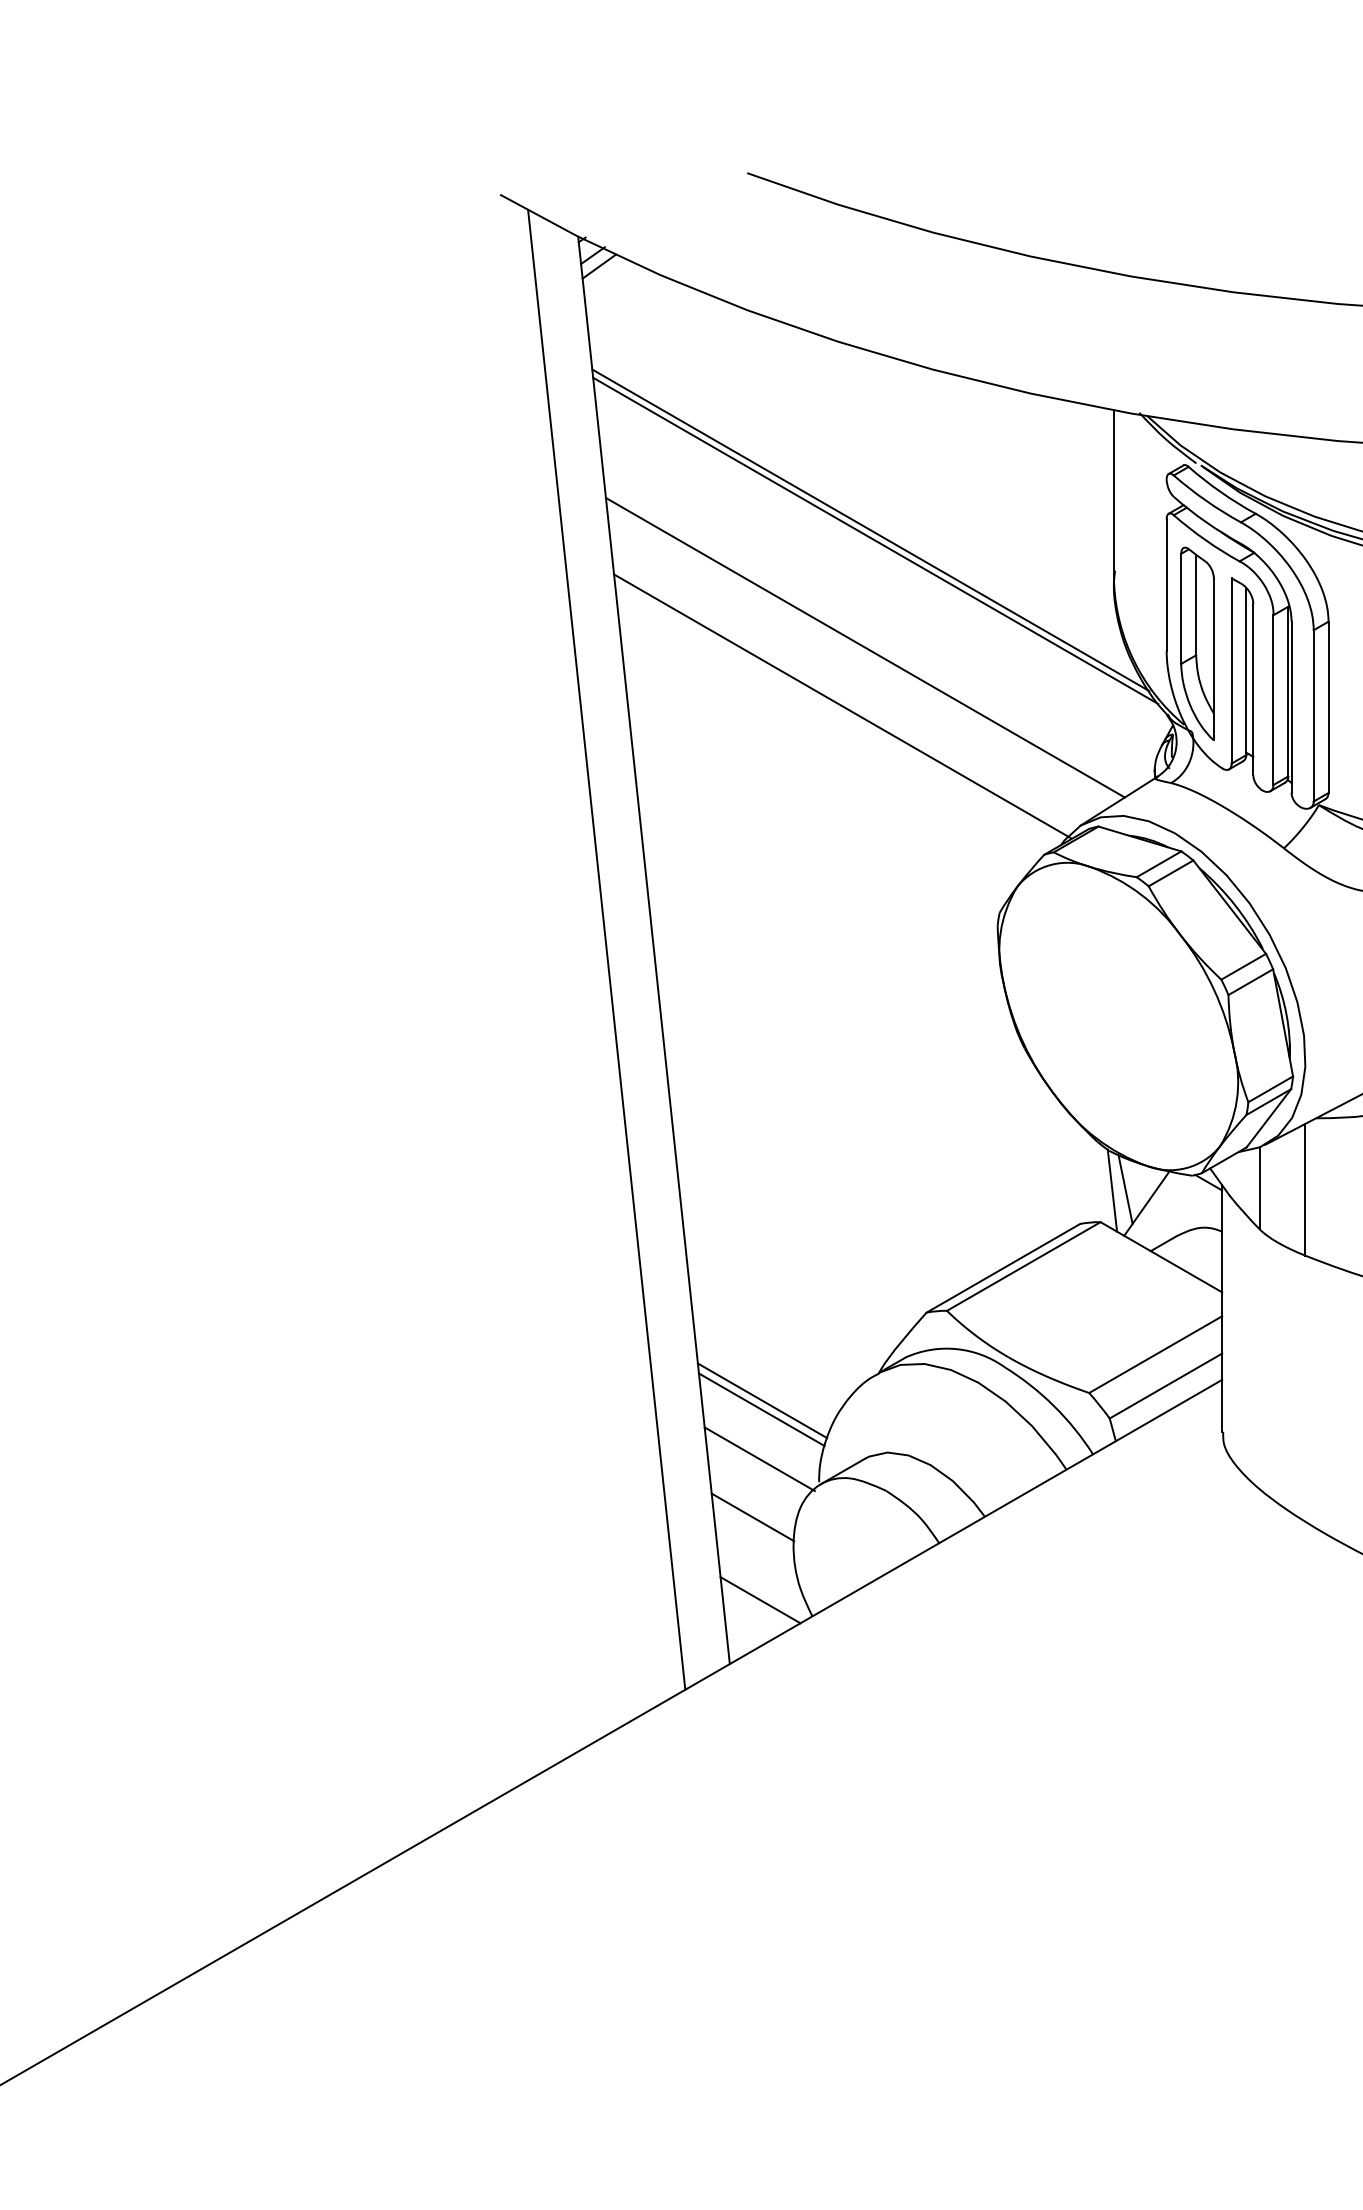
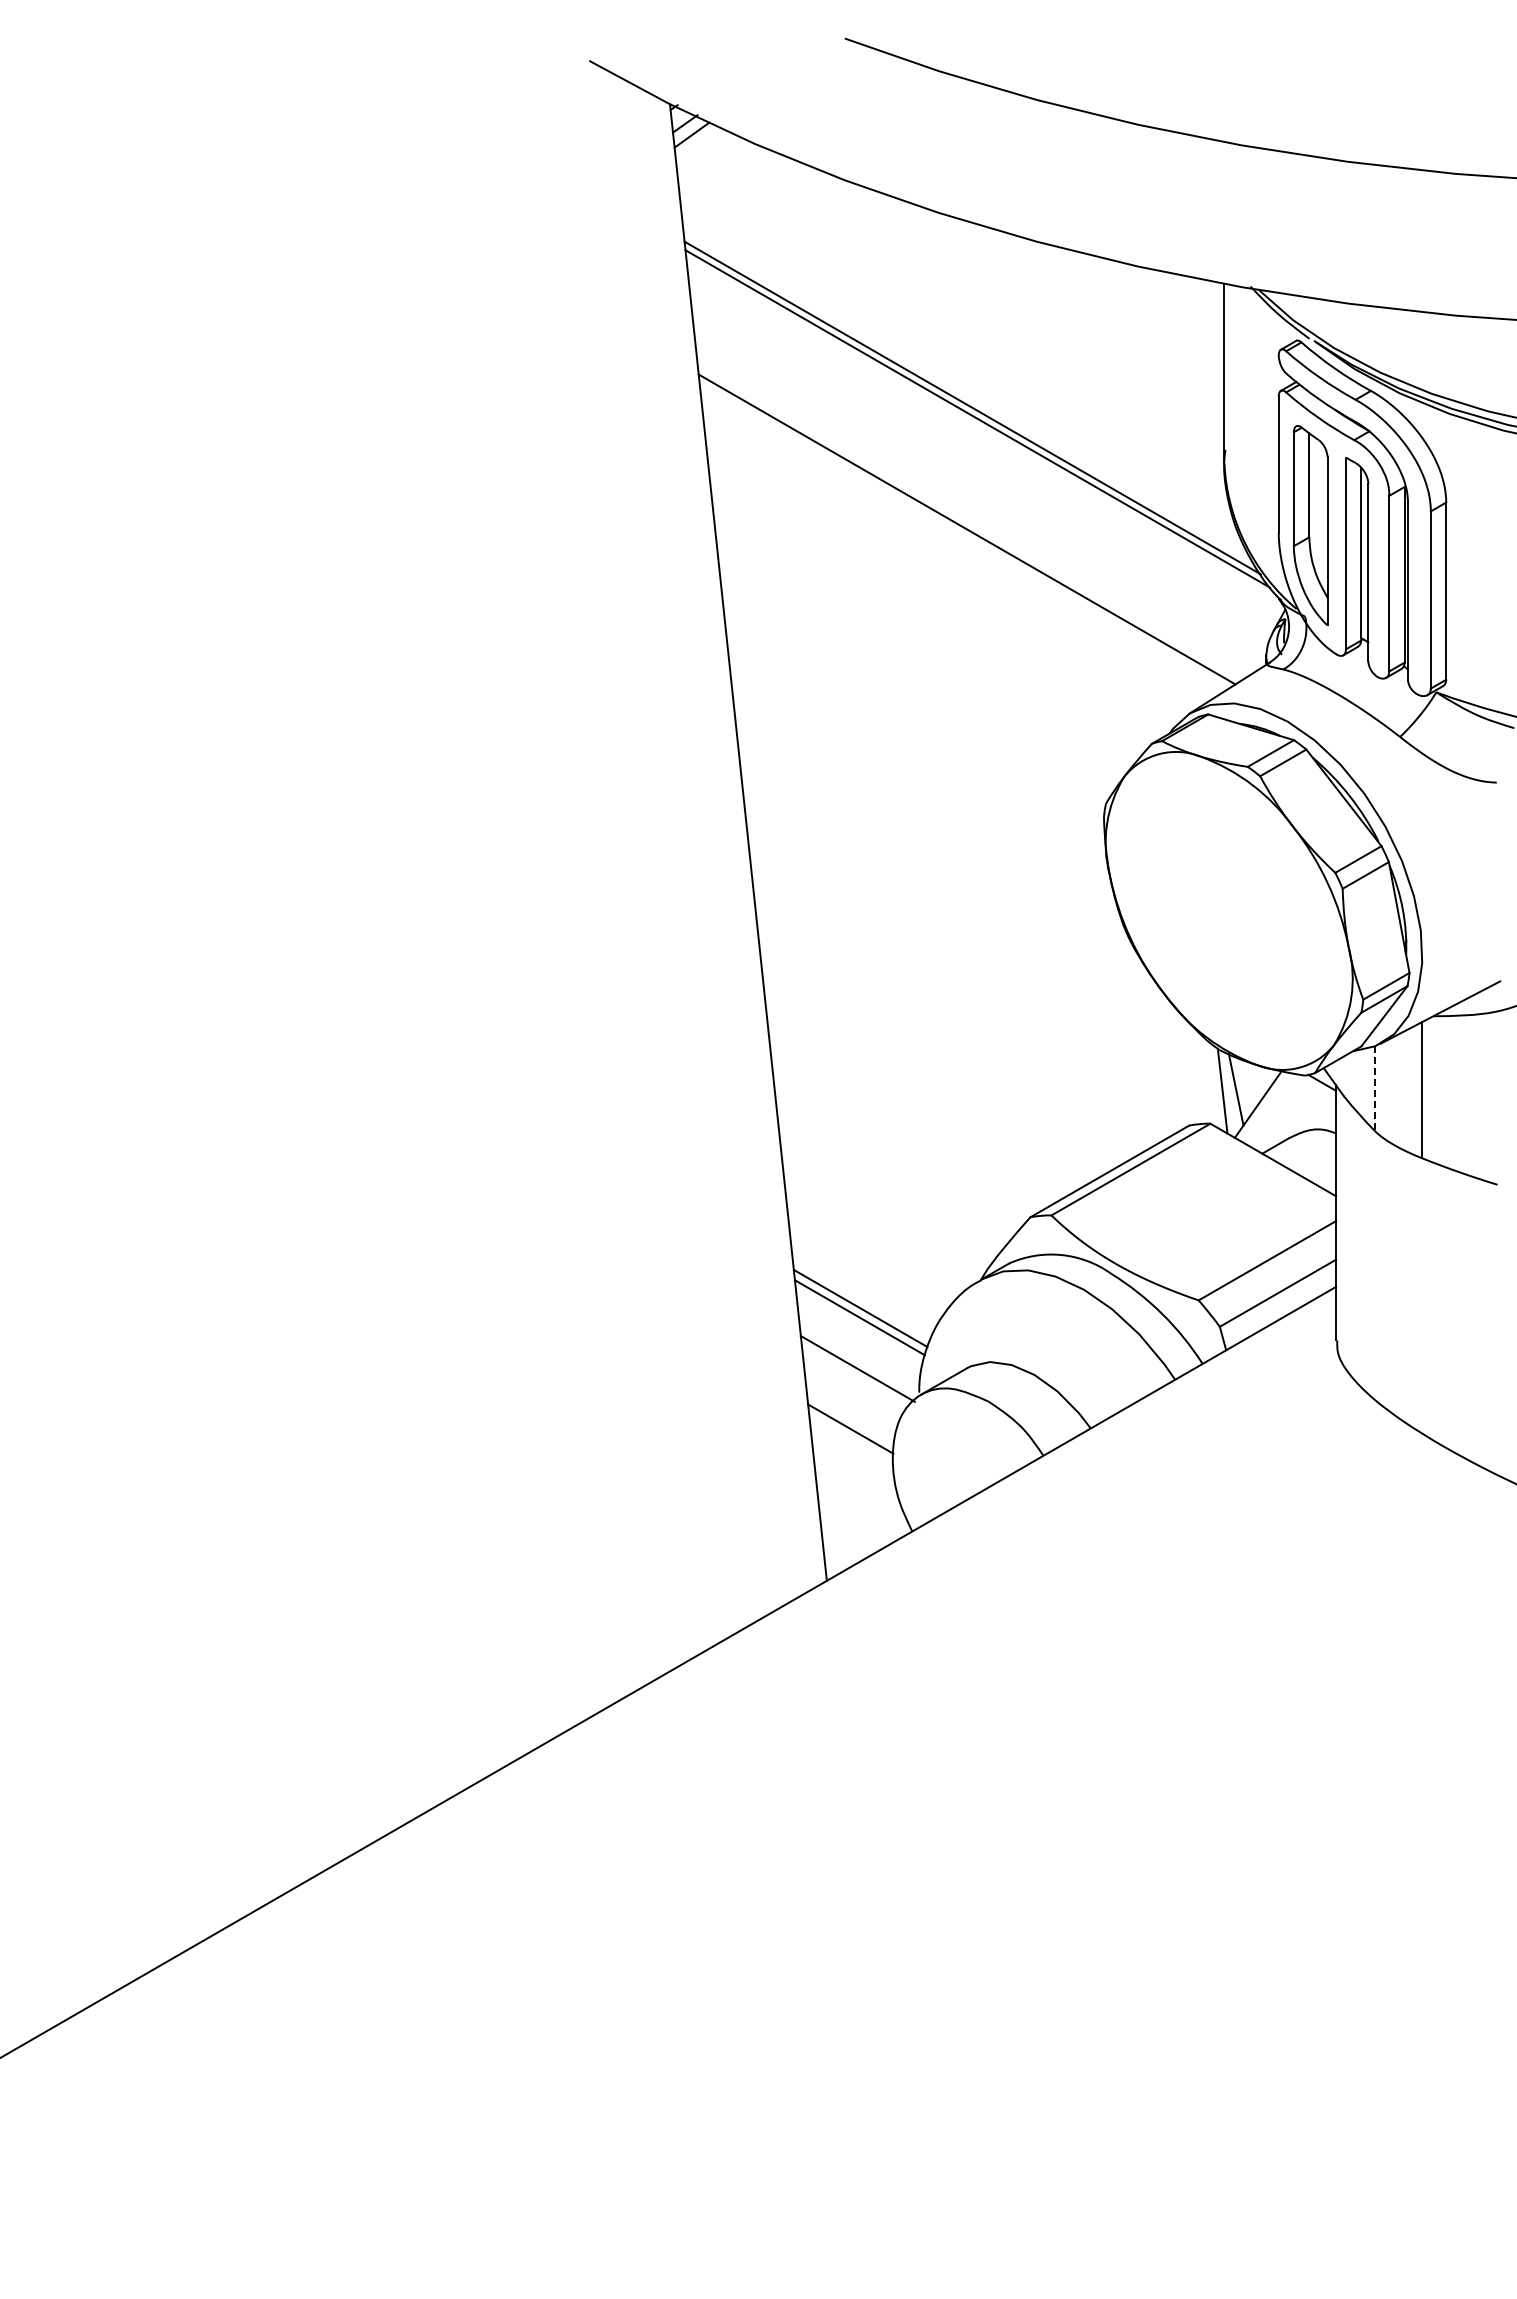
line: (842, 705) -> (943, 589), removed
line: (606, 950) -> (699, 842), removed
line: (1259, 1189) -> (1374, 1089), solid -> dashed
line: (760, 1599) -> (858, 1514), removed

